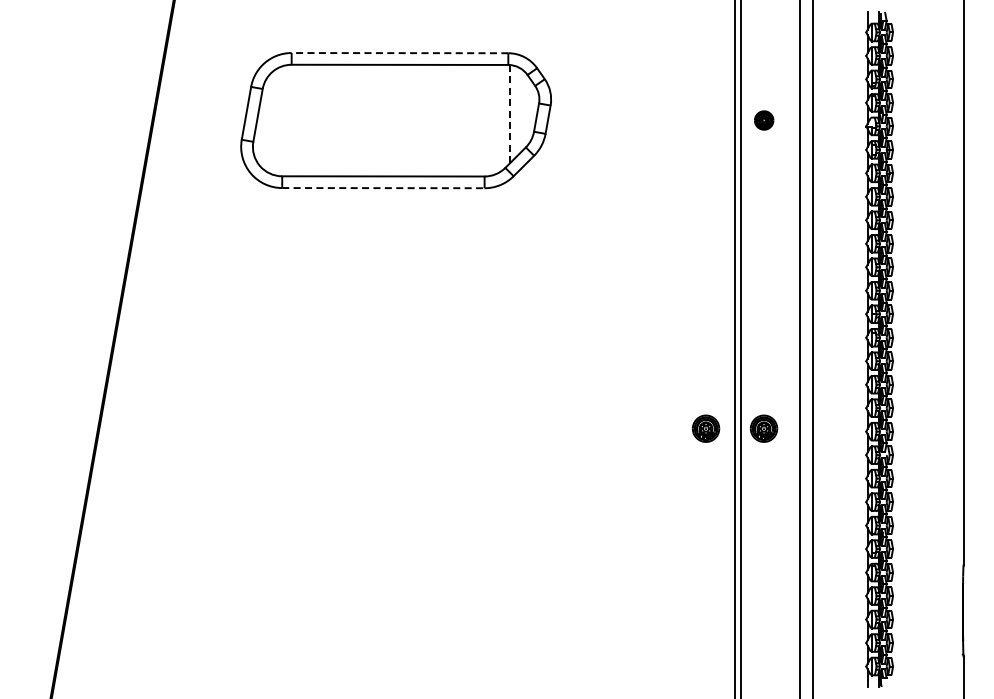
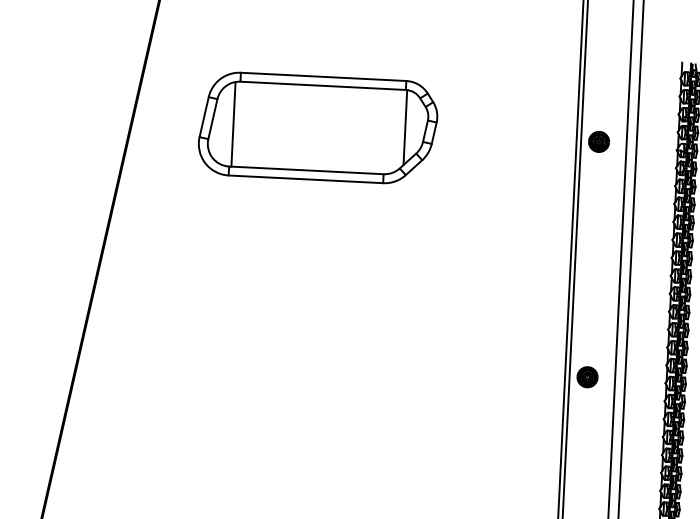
line: (399, 53) -> (323, 77), dashed -> solid
line: (510, 113) -> (405, 127), dashed -> solid
line: (285, 120) -> (233, 124), added
part: (764, 120) -> (599, 141), size x1.43
line: (383, 188) -> (305, 179), dashed -> solid
part: (706, 428) -> (543, 374), removed

